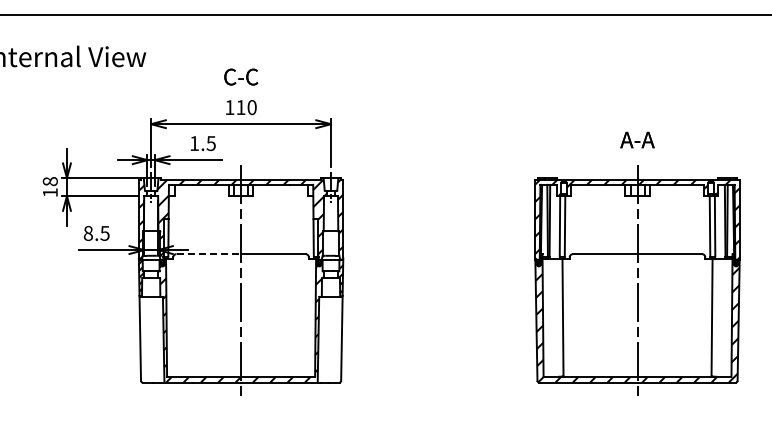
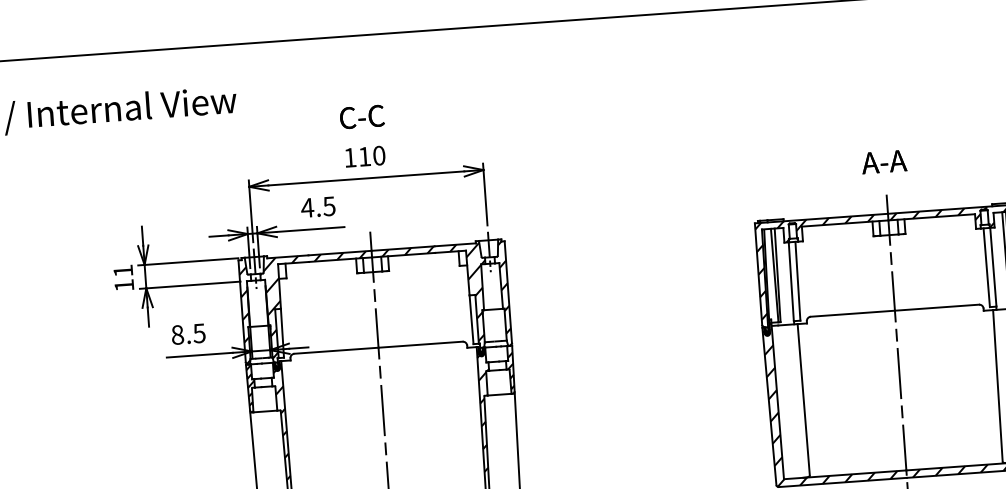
text: (194, 143) -> (307, 207), 1.5 -> 4.5
text: (49, 181) -> (122, 270), 18 -> 11
line: (209, 254) -> (337, 351), dashed -> solid

